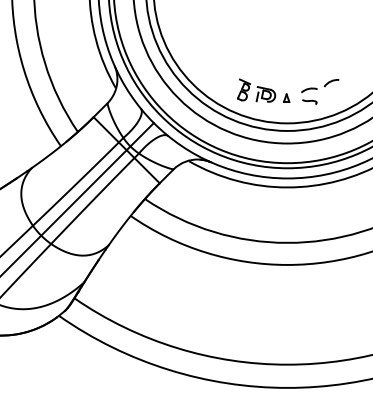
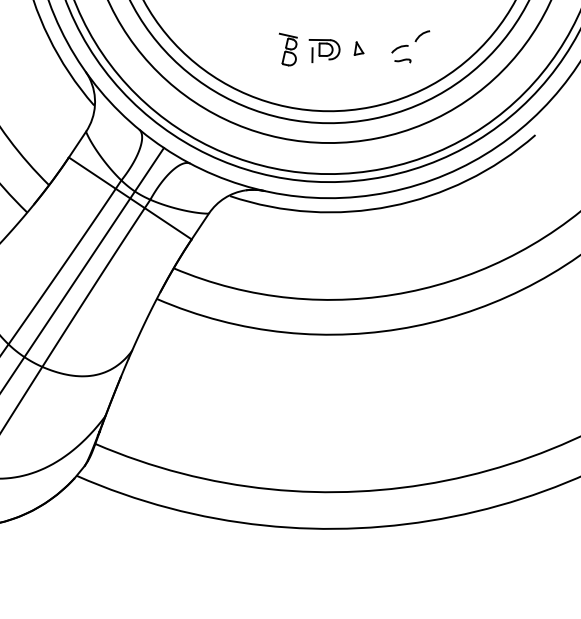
part: (263, 90) -> (319, 43), moved
part: (320, 91) -> (412, 47), size x0.7

